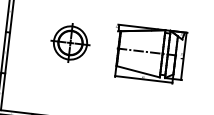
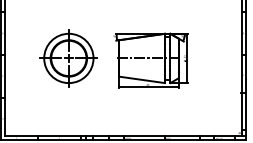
part: (70, 43) -> (68, 58), size x1.43

